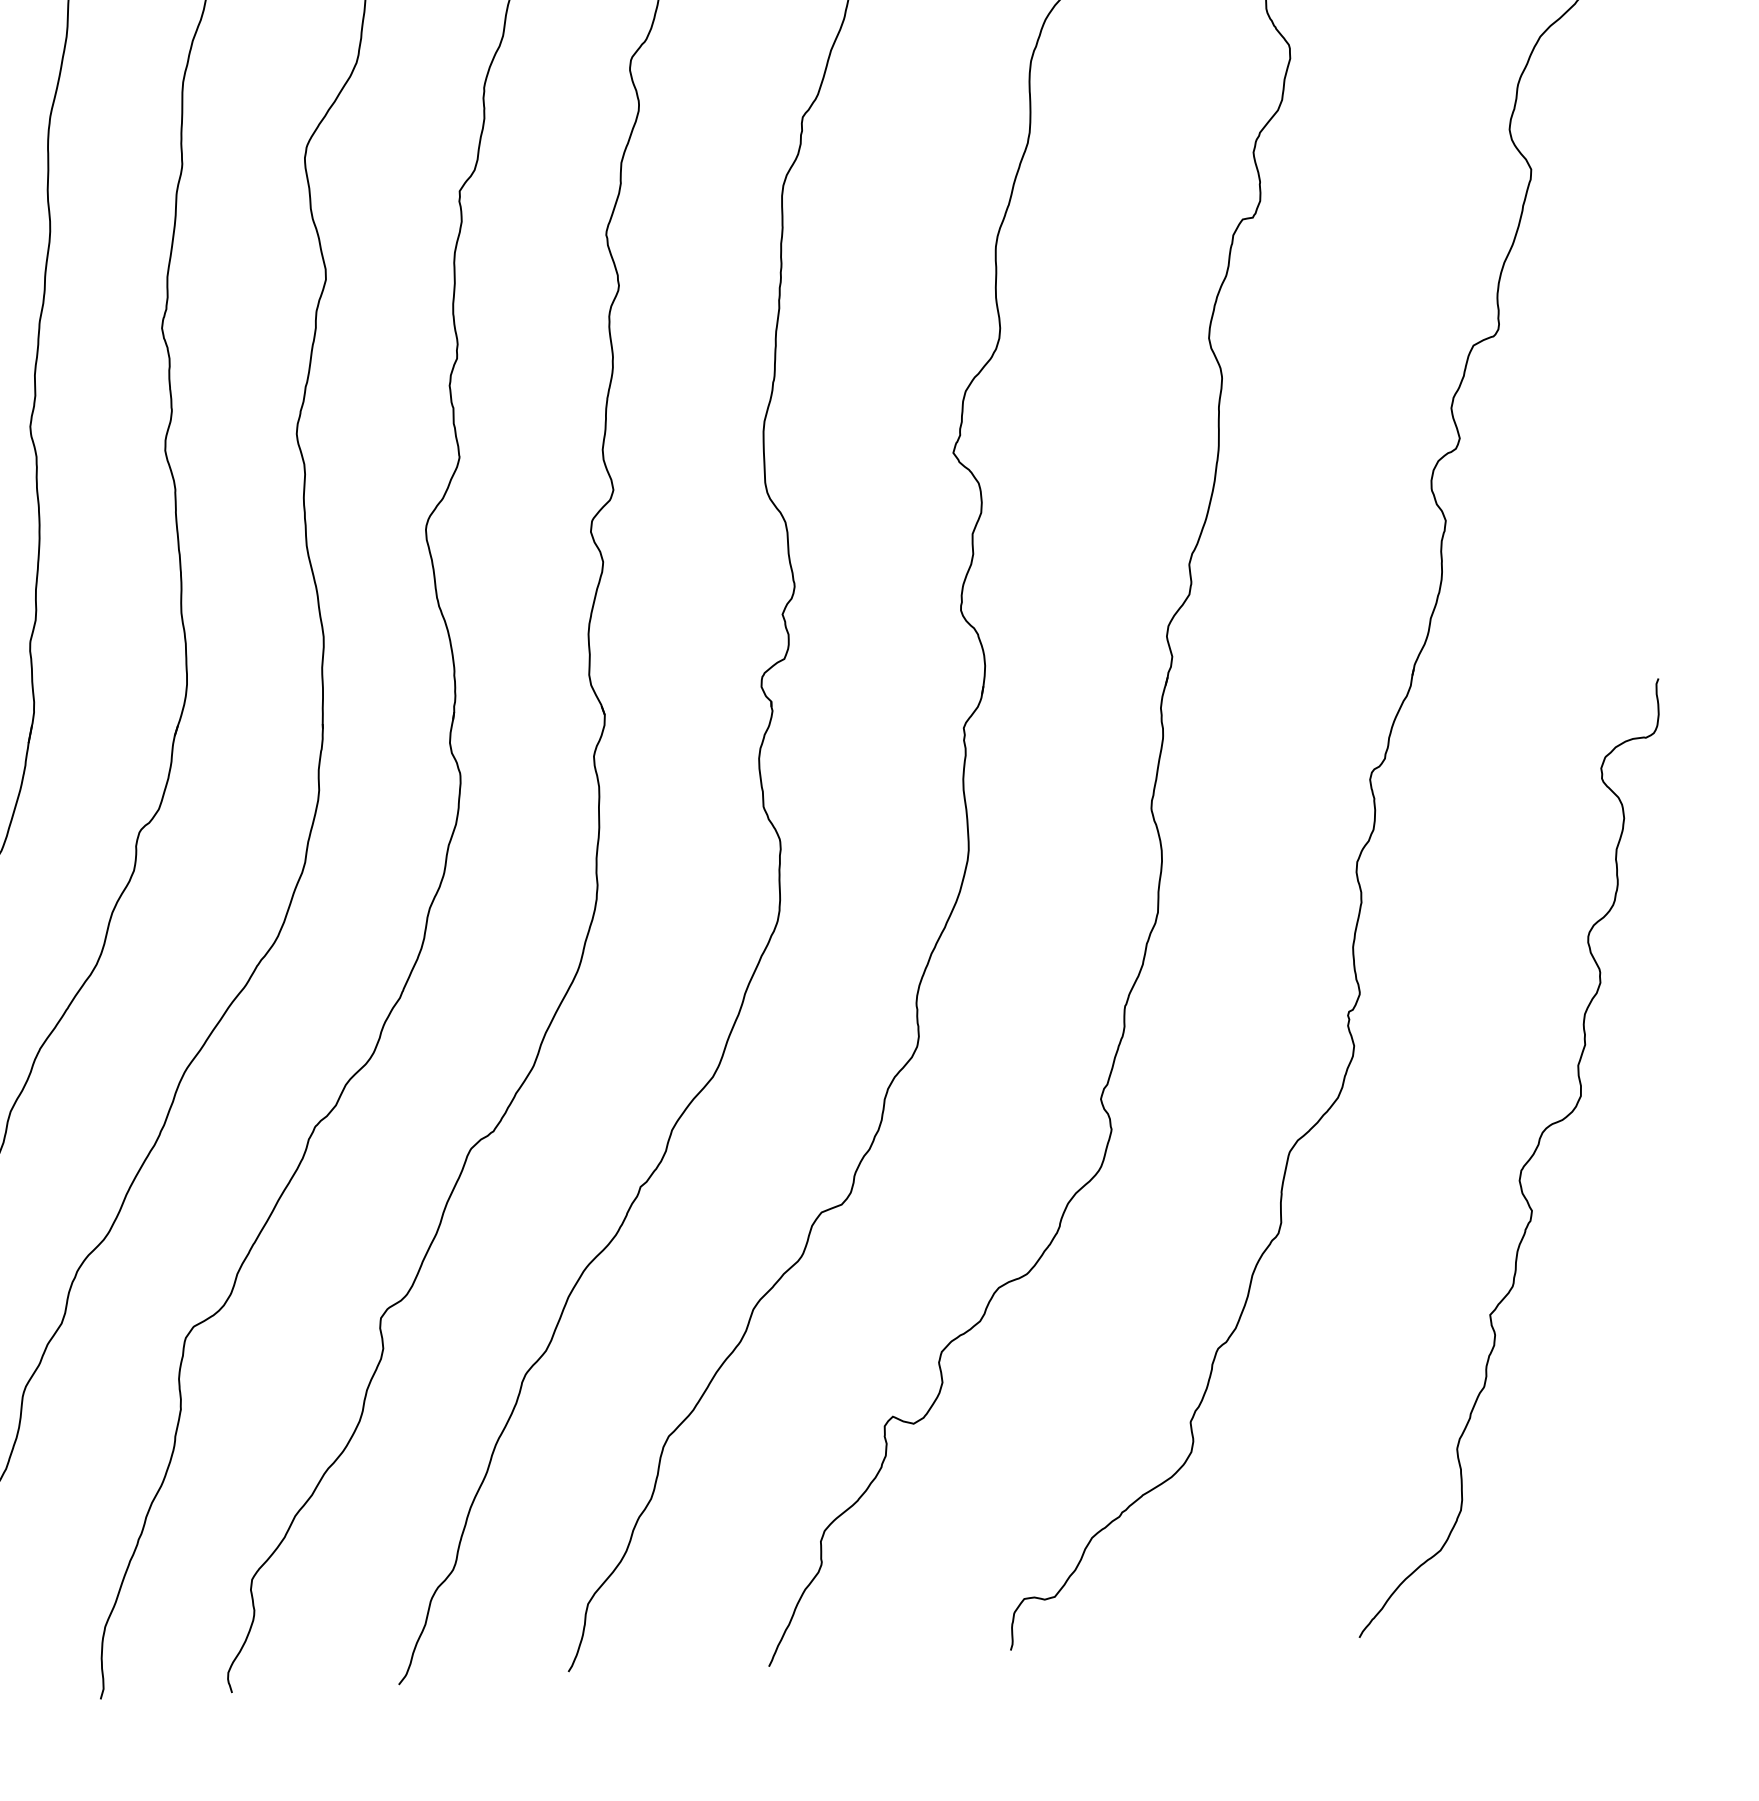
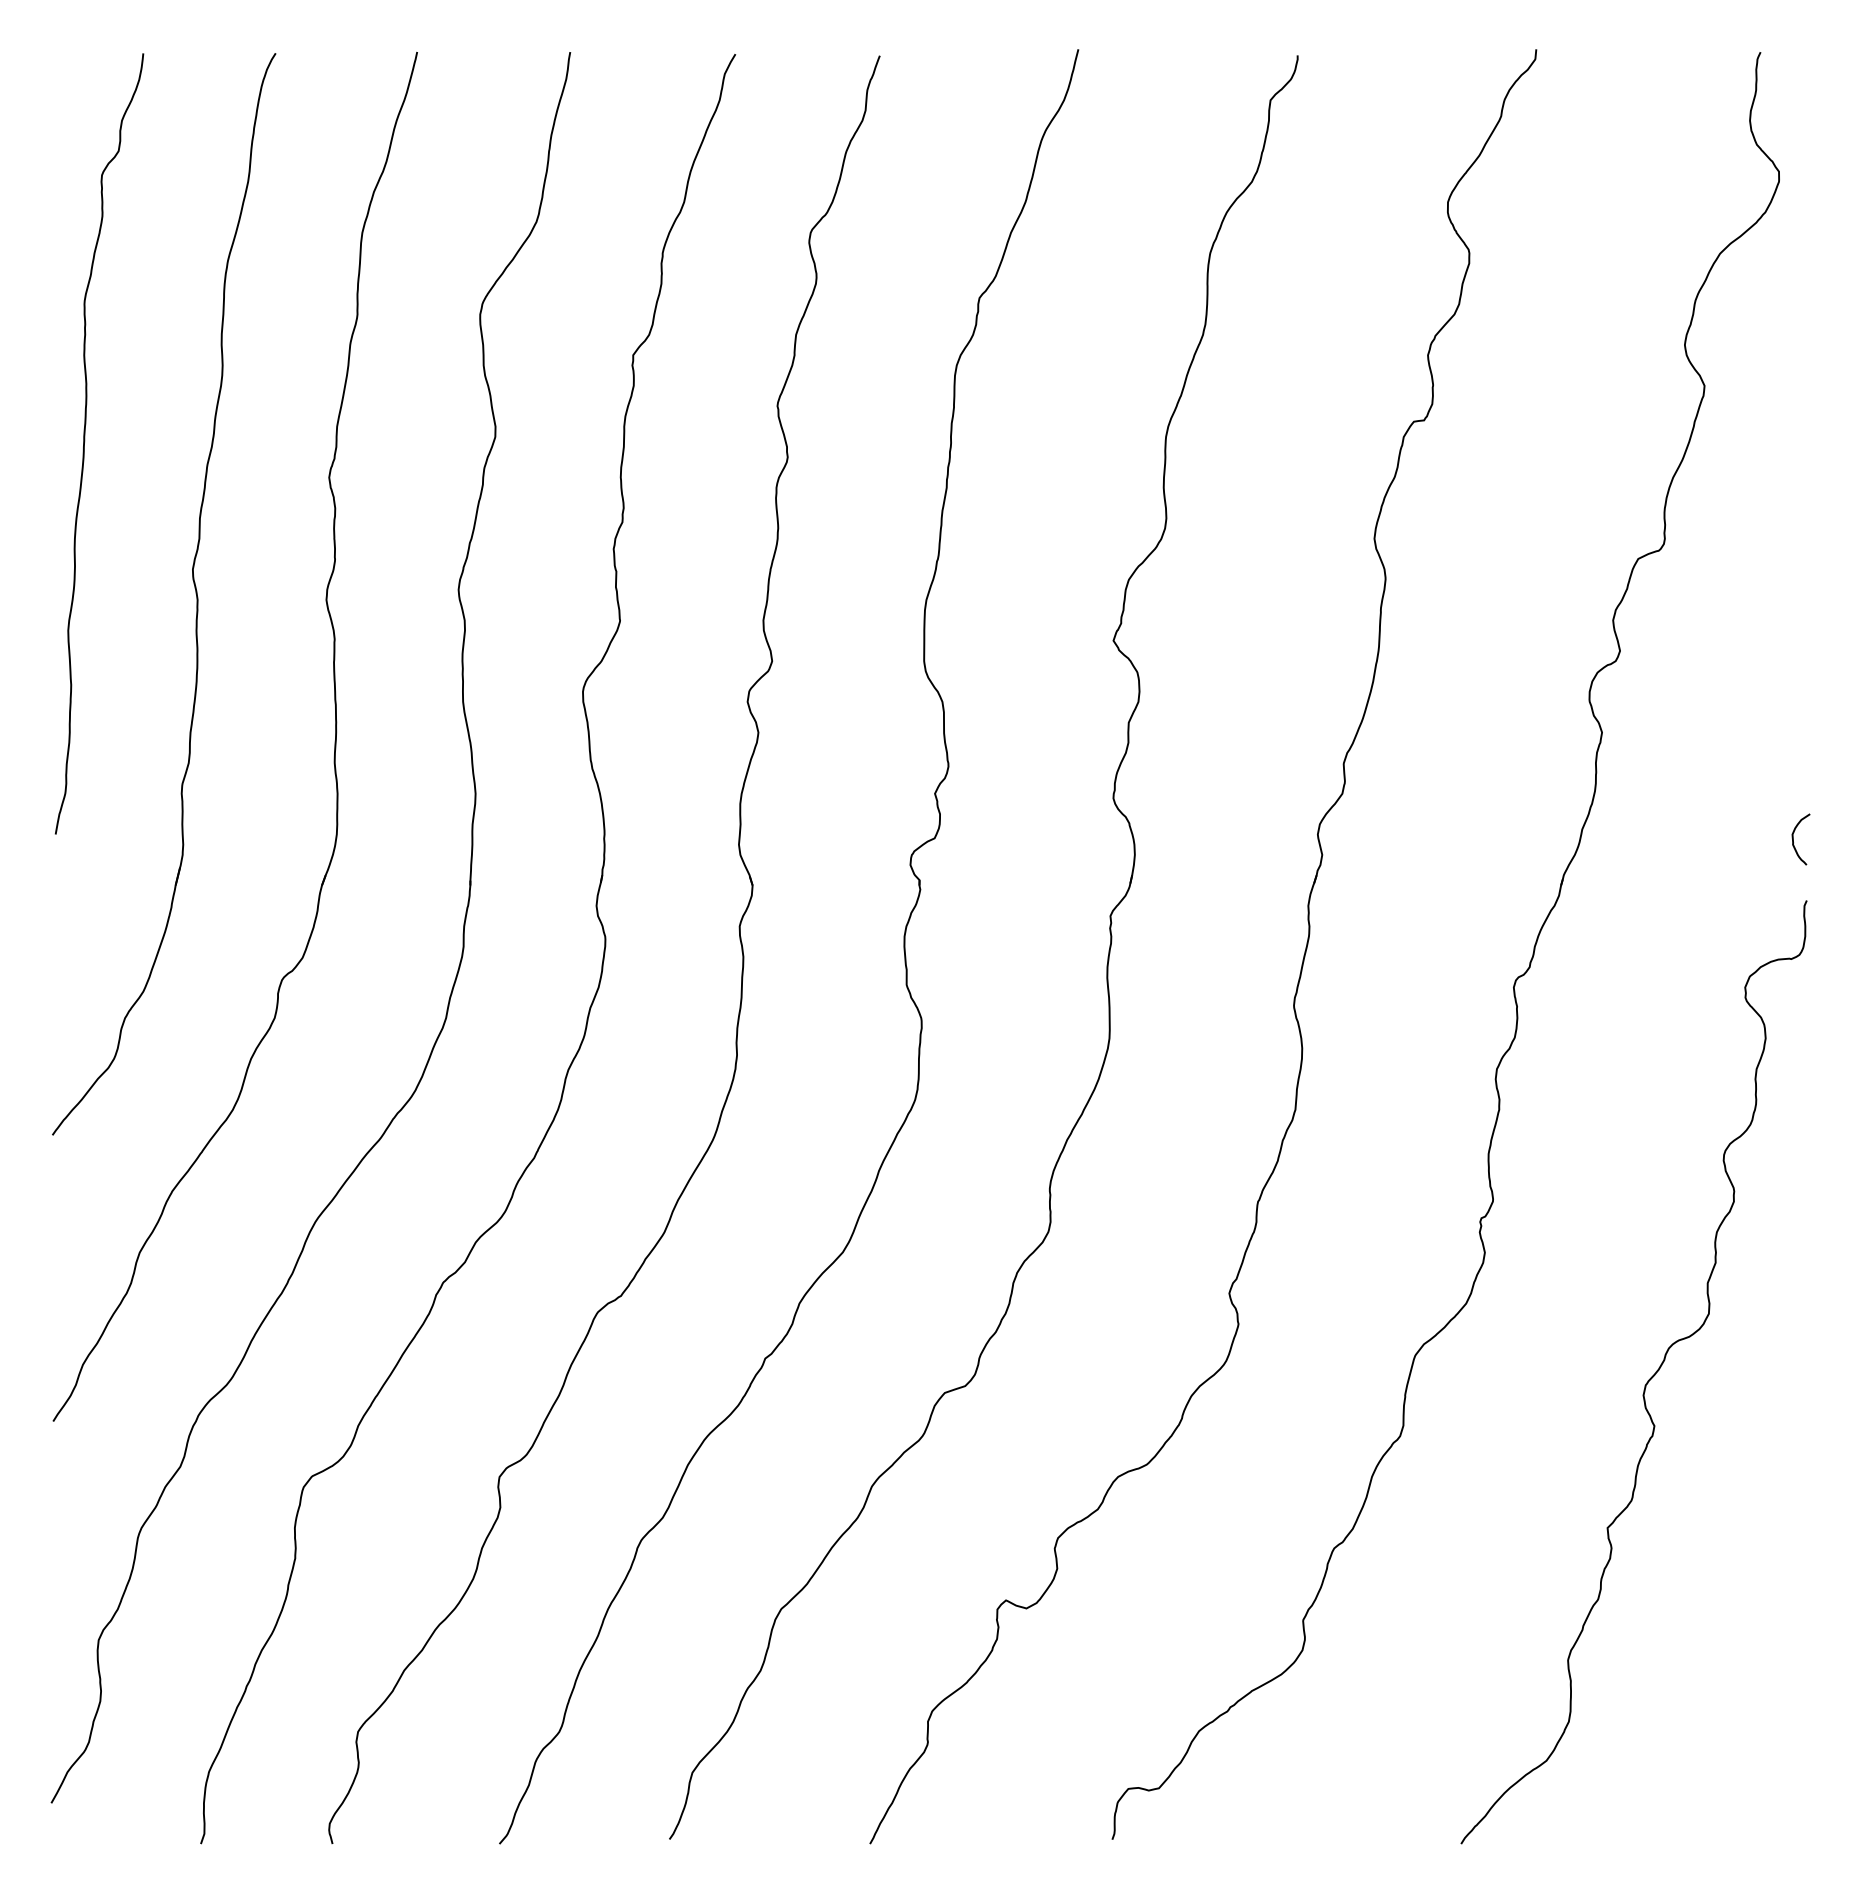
curve: (1642, 618) -> (1793, 839), added

